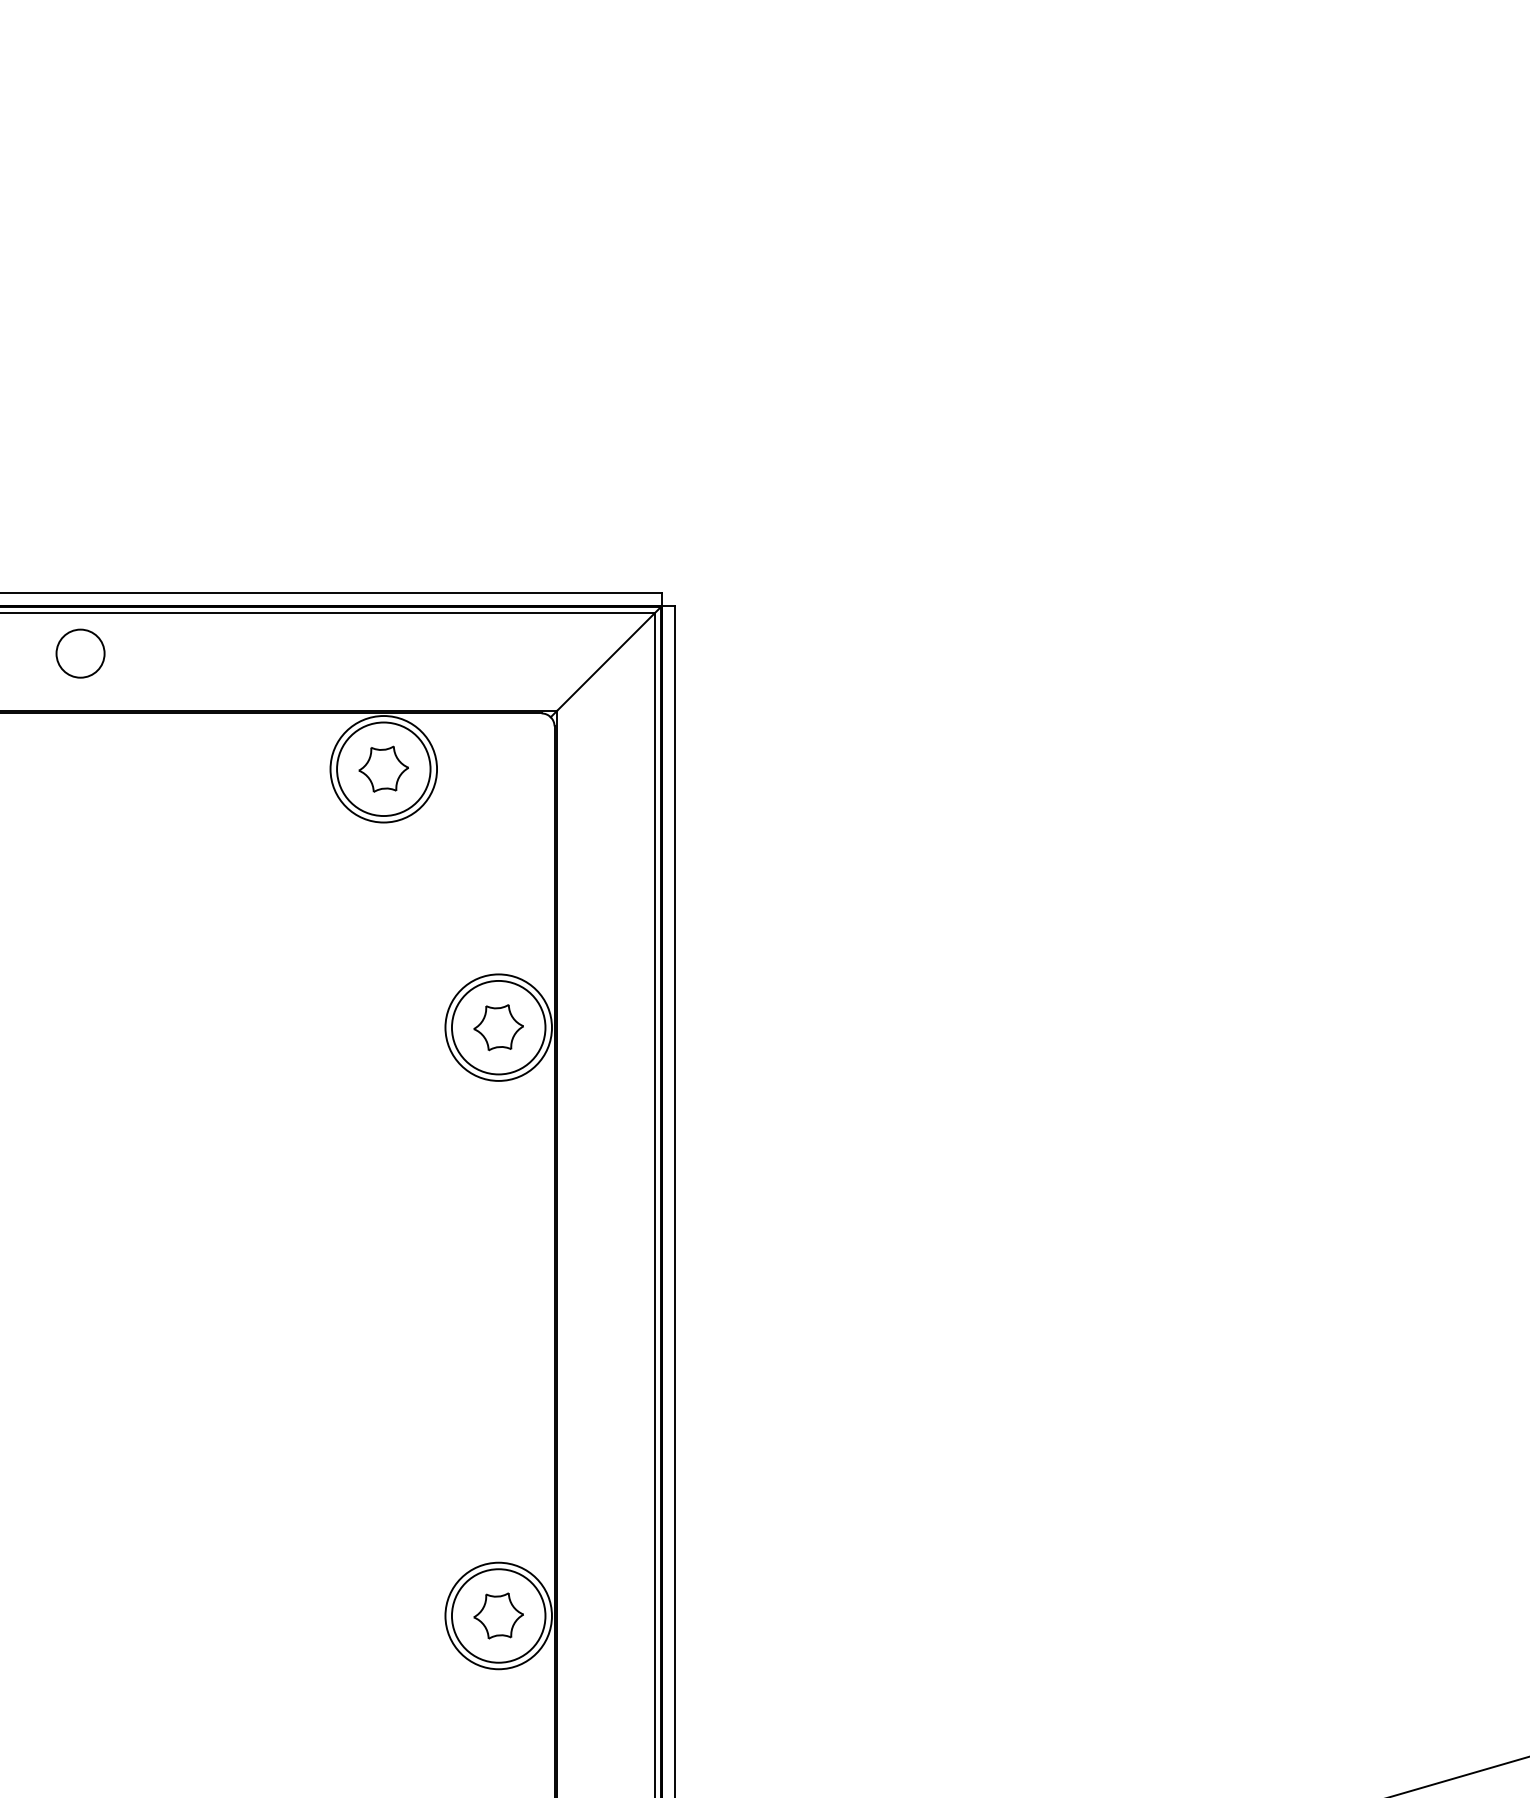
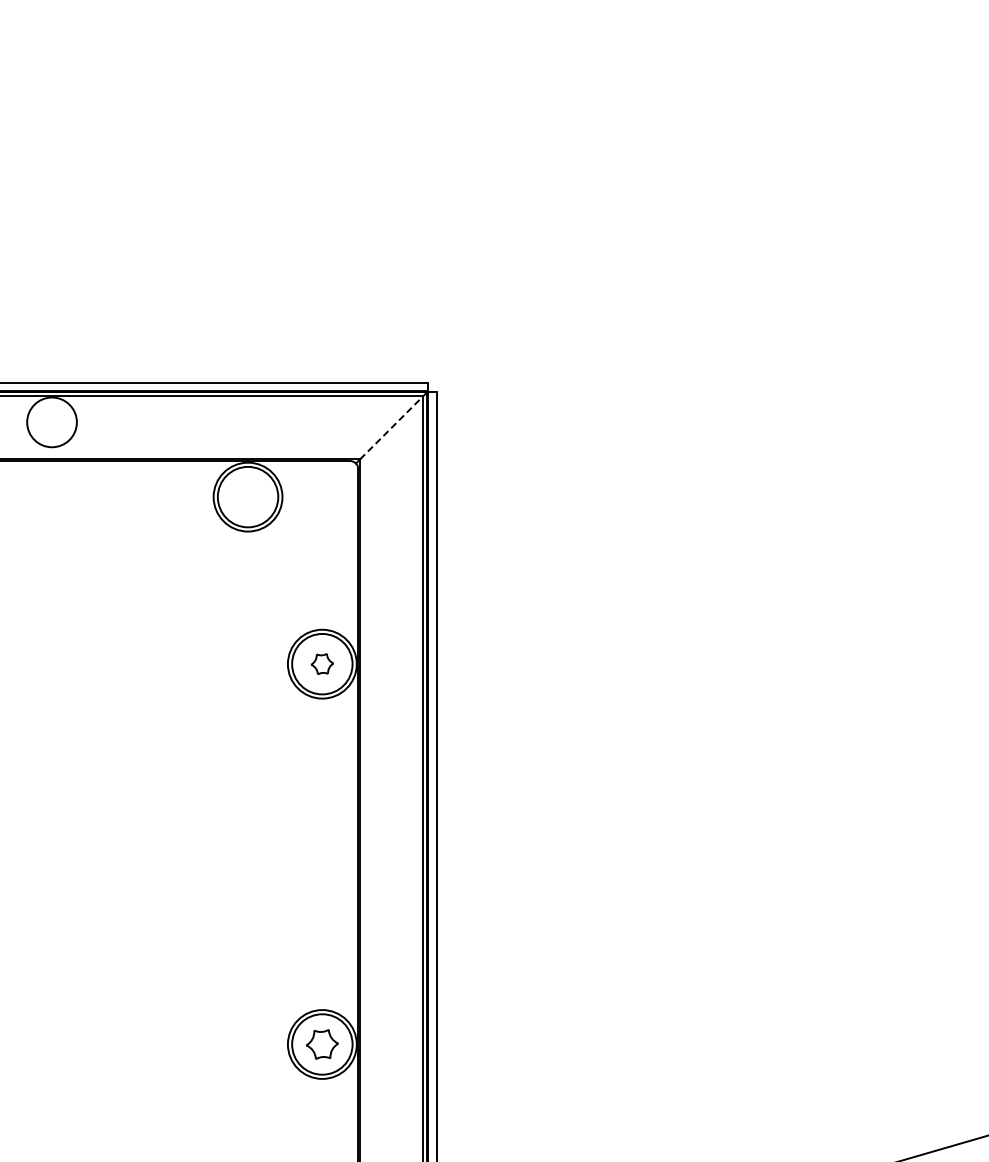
circle: (79, 652) -> (51, 421), size x1.6
line: (605, 661) -> (391, 427), solid -> dashed
part: (382, 768) -> (247, 496), removed
part: (498, 1026) -> (322, 663), size x0.7

